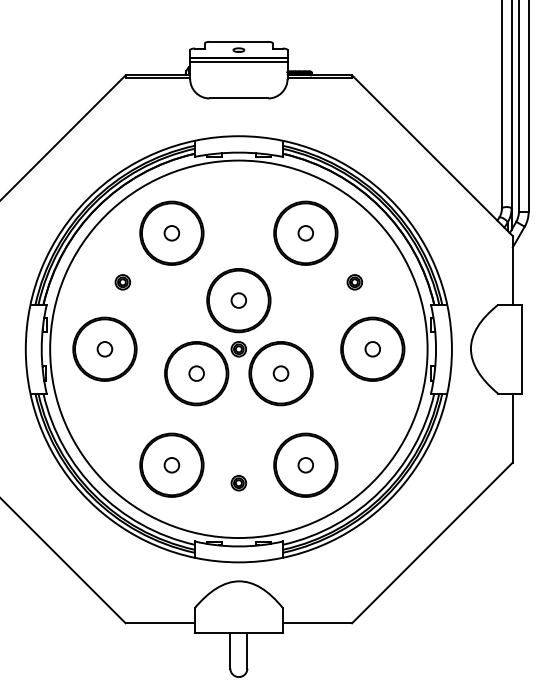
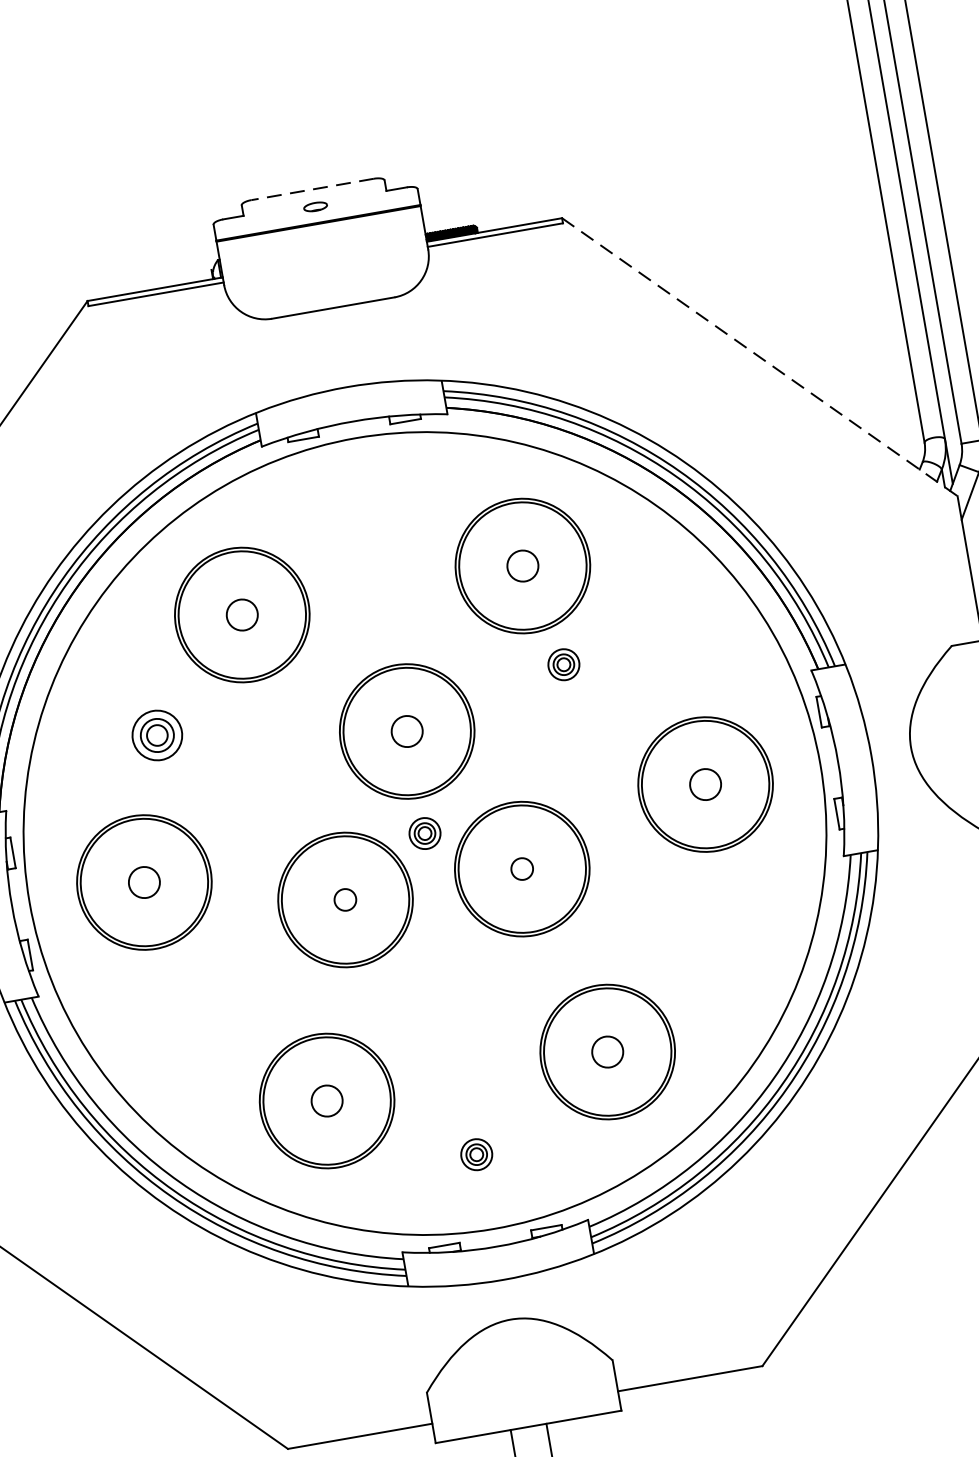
line: (238, 41) -> (311, 188), solid -> dashed
line: (238, 62) -> (319, 232), removed
line: (432, 155) -> (759, 356), solid -> dashed
part: (122, 282) -> (156, 736), size x1.6
part: (354, 282) -> (563, 665), moved
circle: (196, 373) -> (345, 899), size x0.7
circle: (280, 373) -> (521, 869), size x0.7
part: (238, 483) -> (476, 1155), moved

